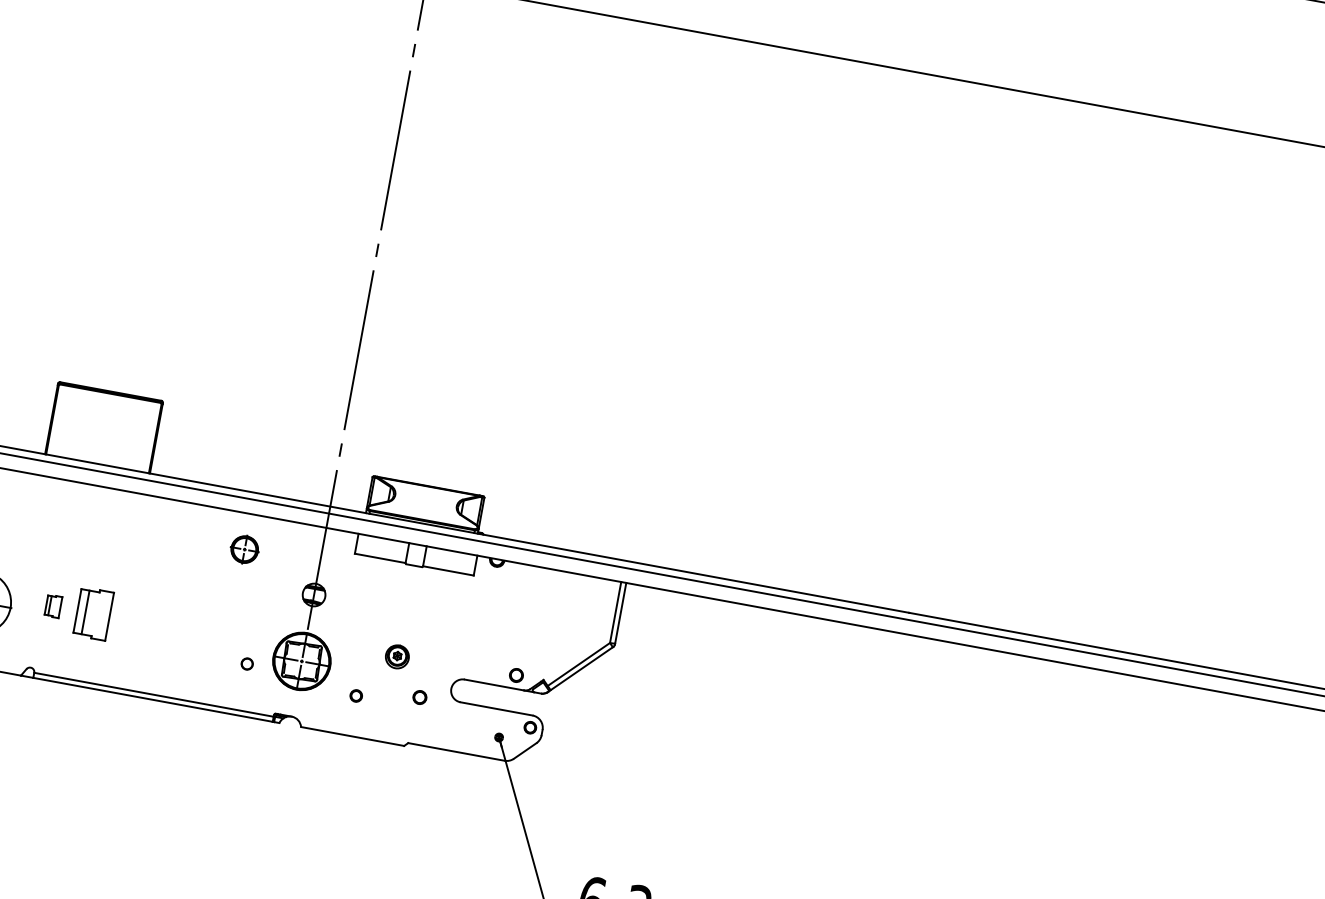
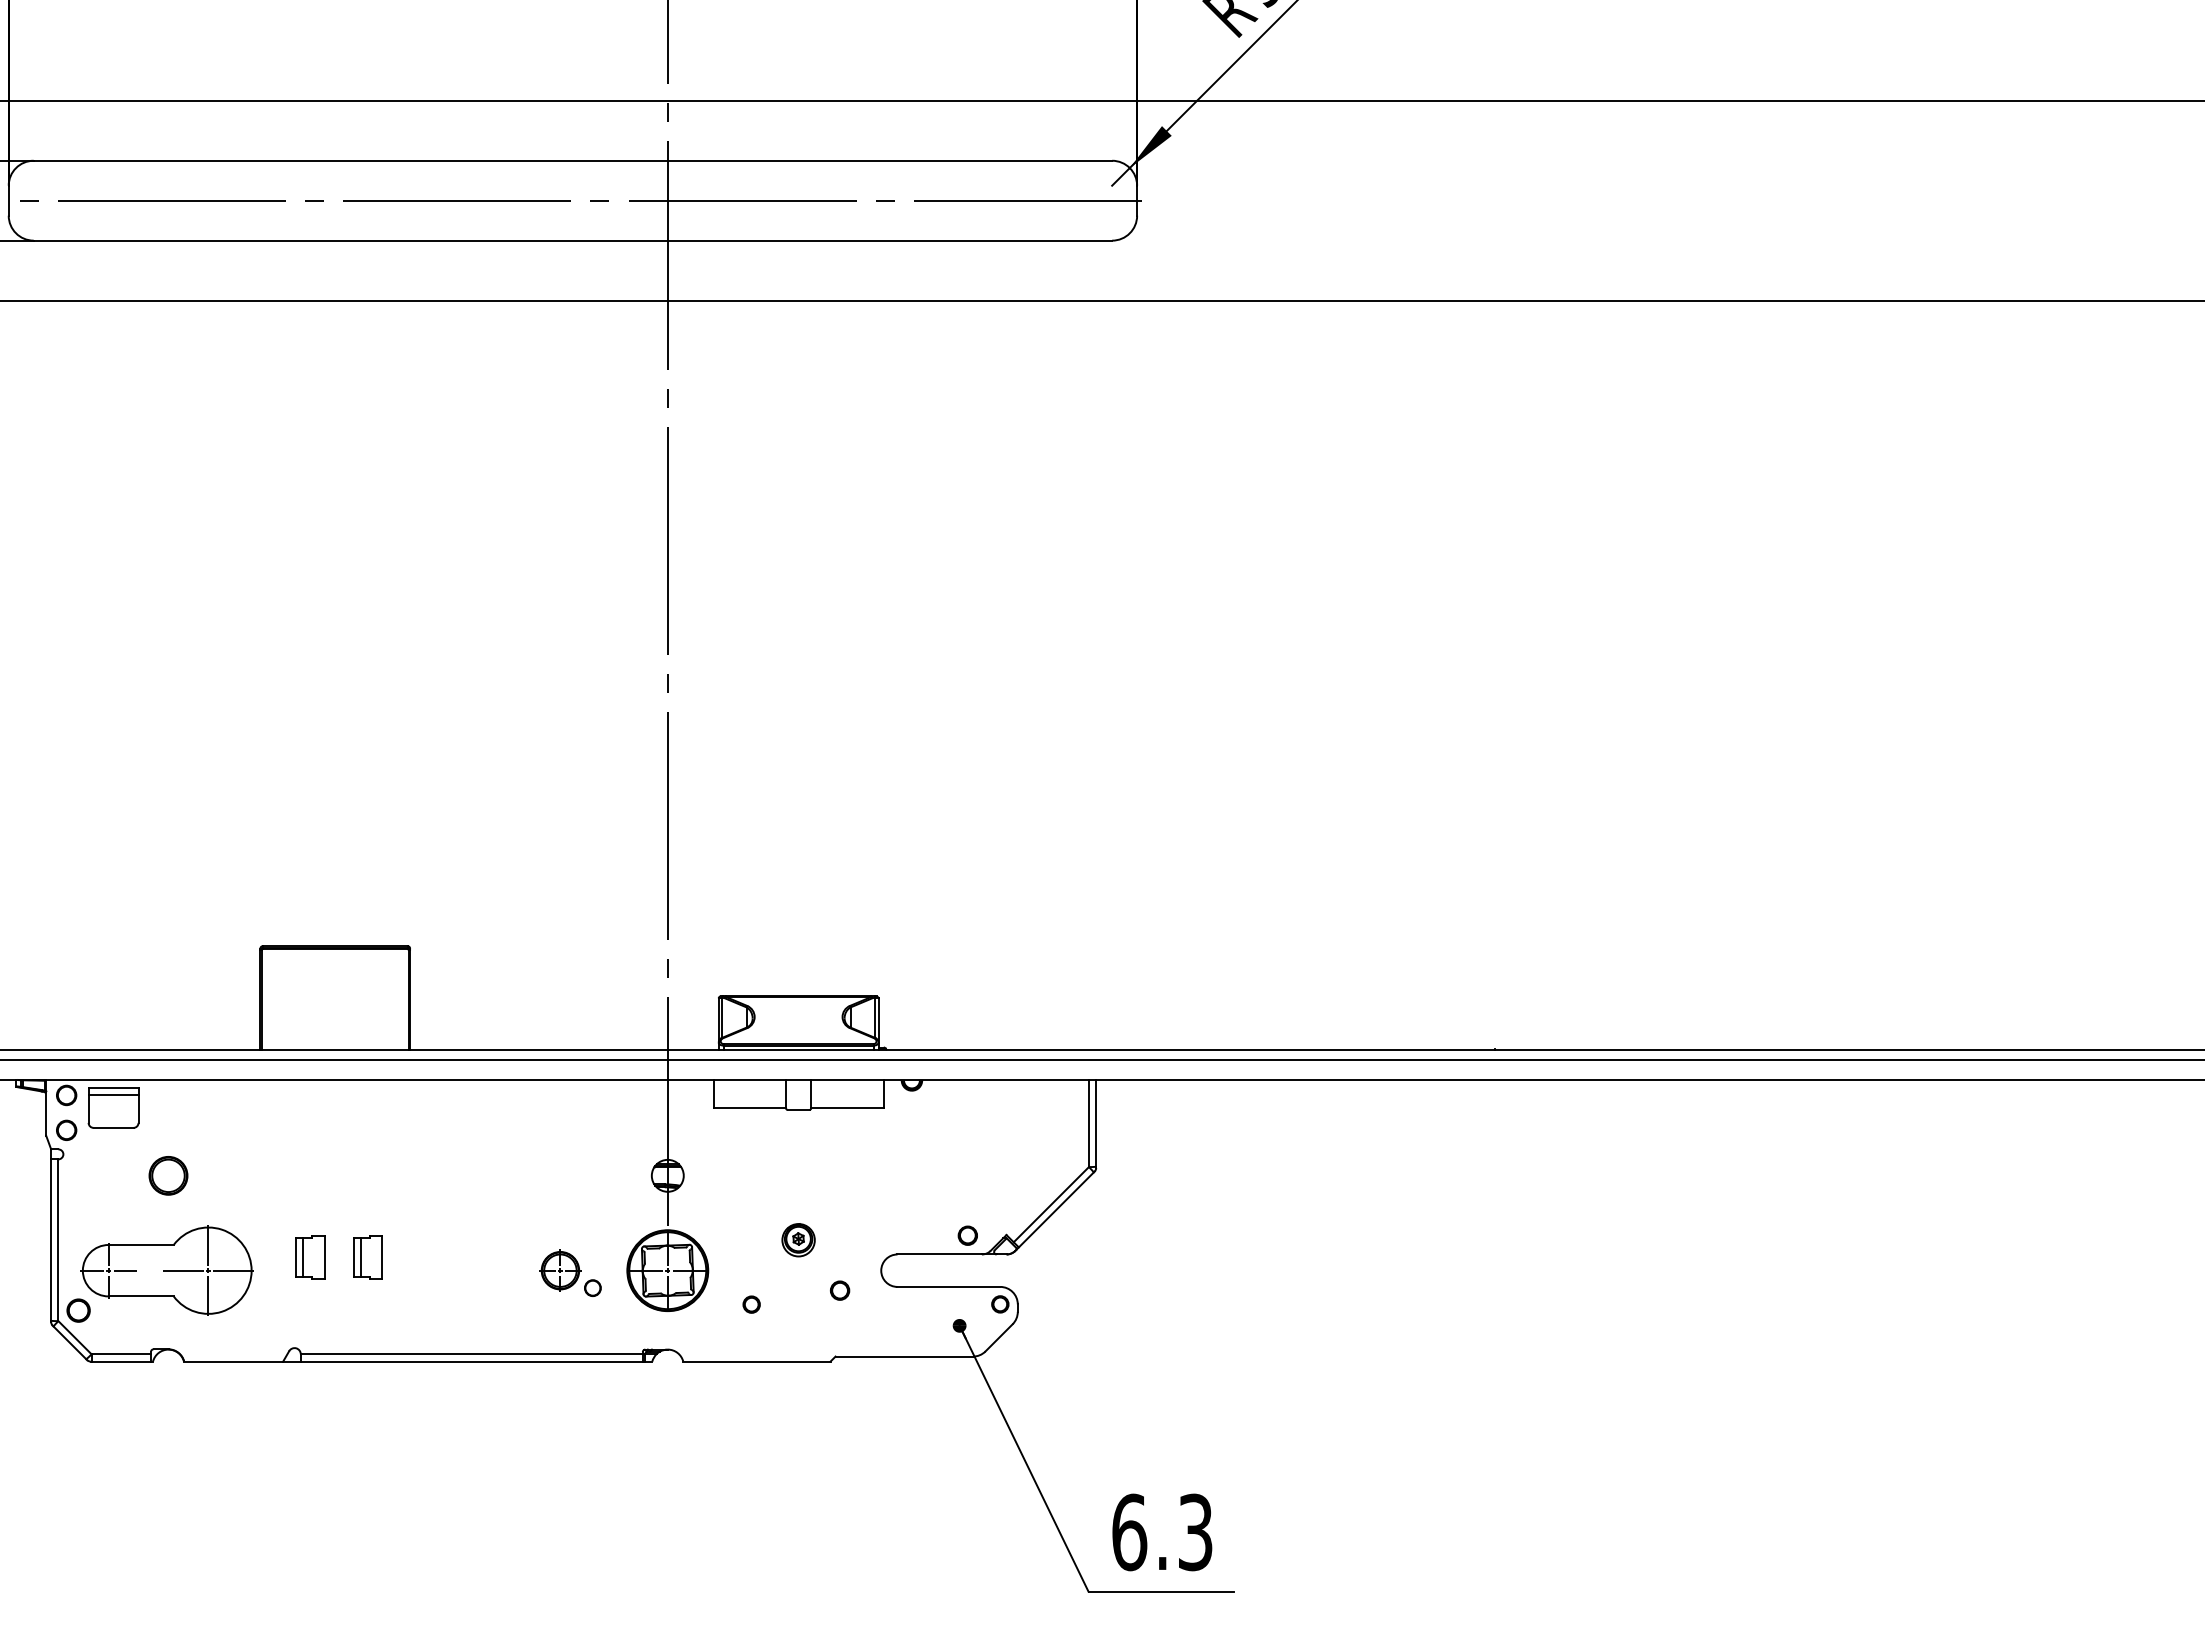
part: (244, 549) -> (560, 1270), moved
part: (53, 606) -> (310, 1257), size x1.43
part: (93, 613) -> (367, 1257), size x0.62

